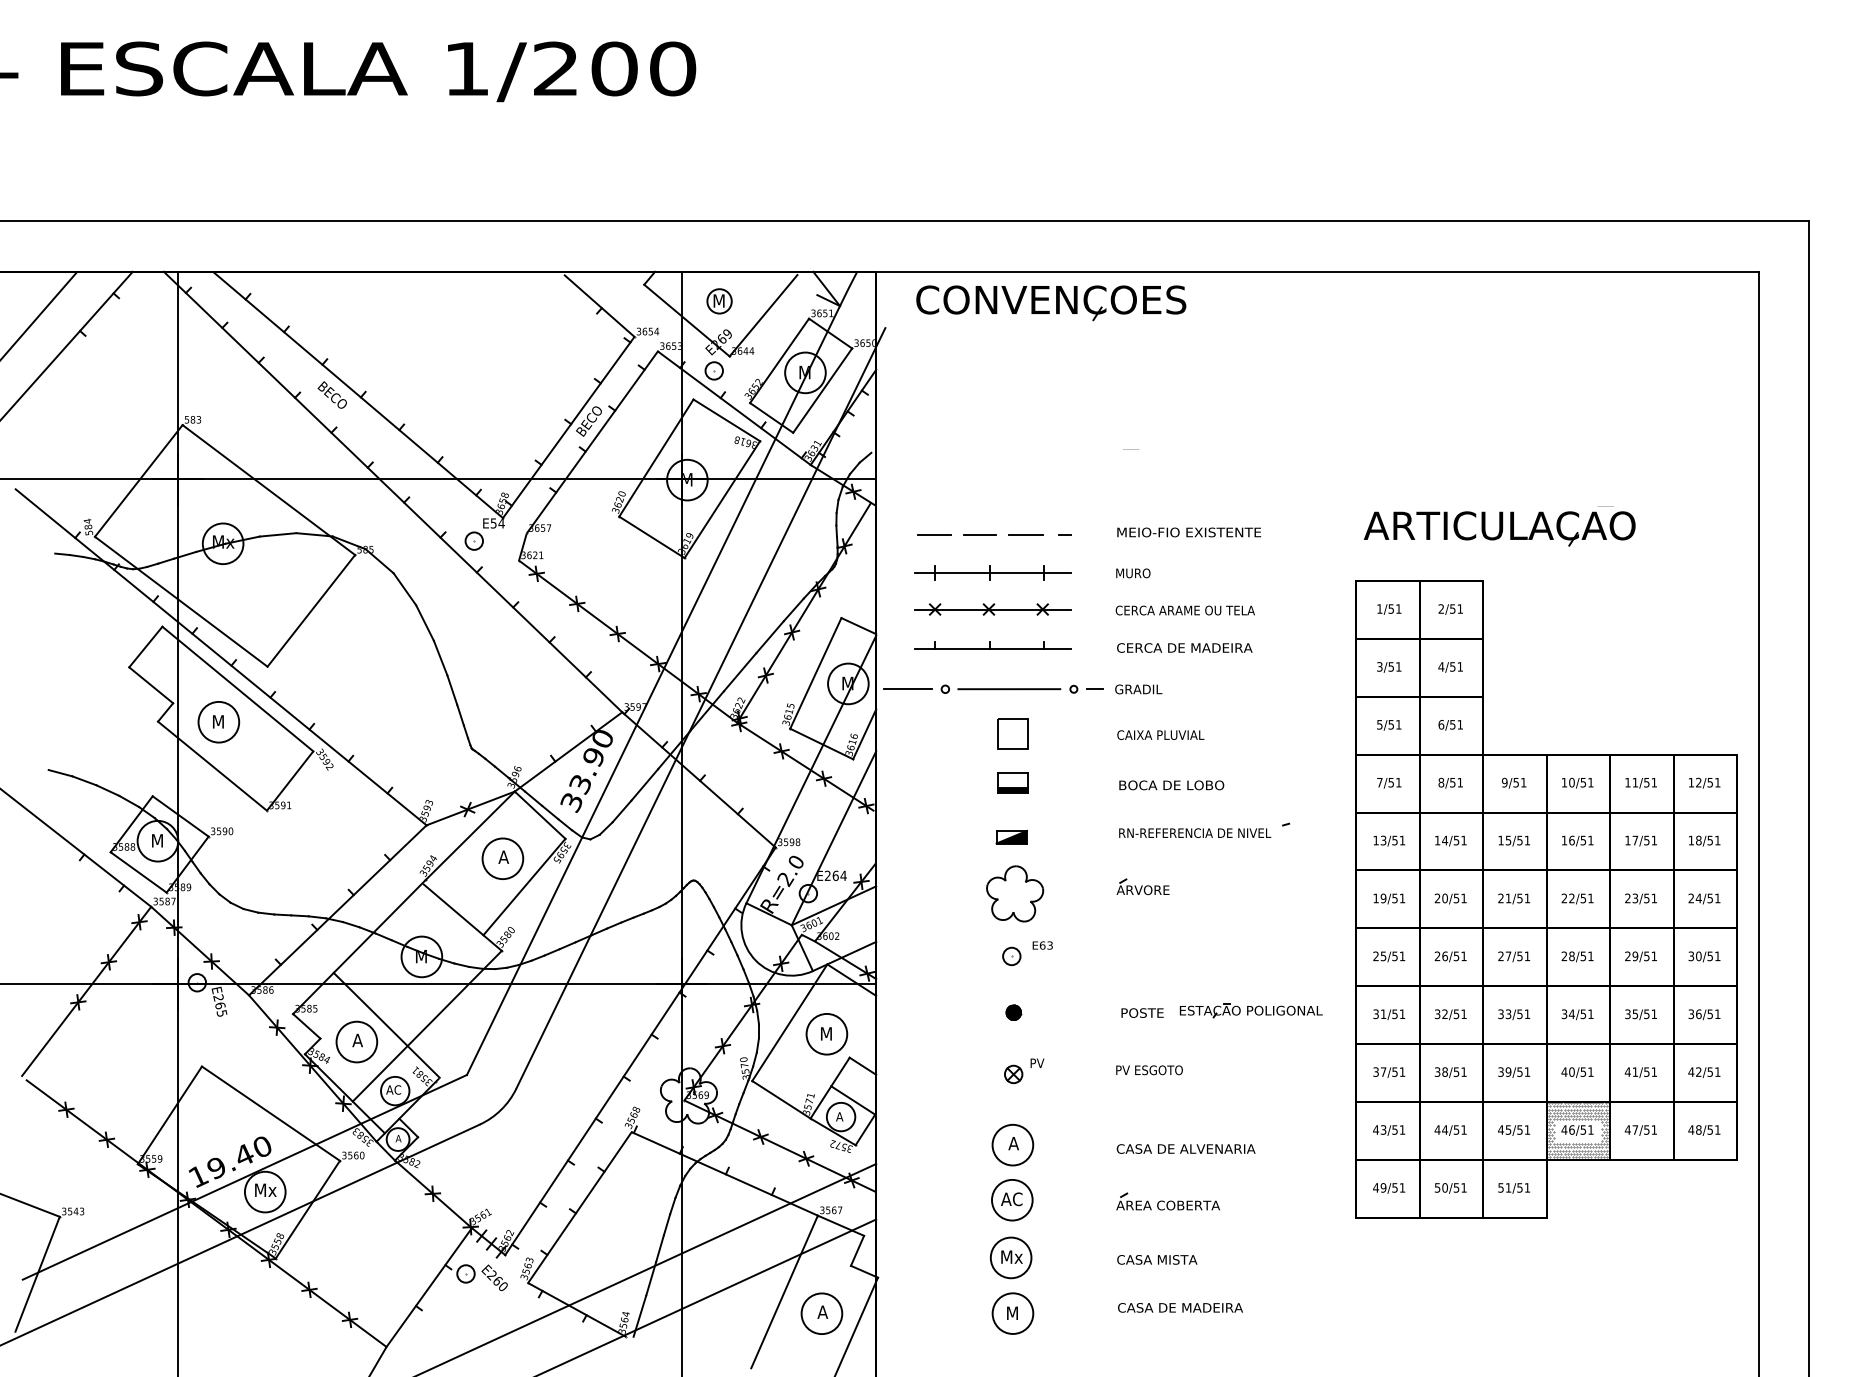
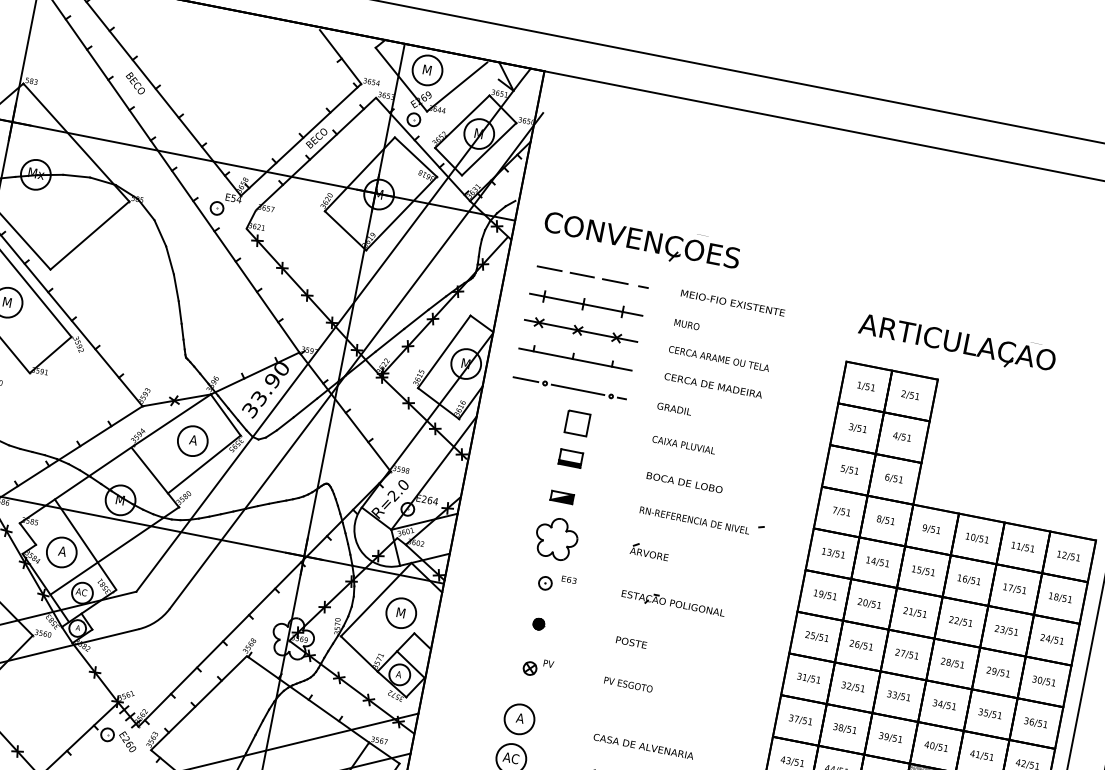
circle: (719, 301) -> (427, 70), size x1.67
part: (1051, 303) -> (641, 242), moved
part: (992, 688) -> (569, 387), size x0.71
part: (1251, 1010) -> (673, 603), moved

